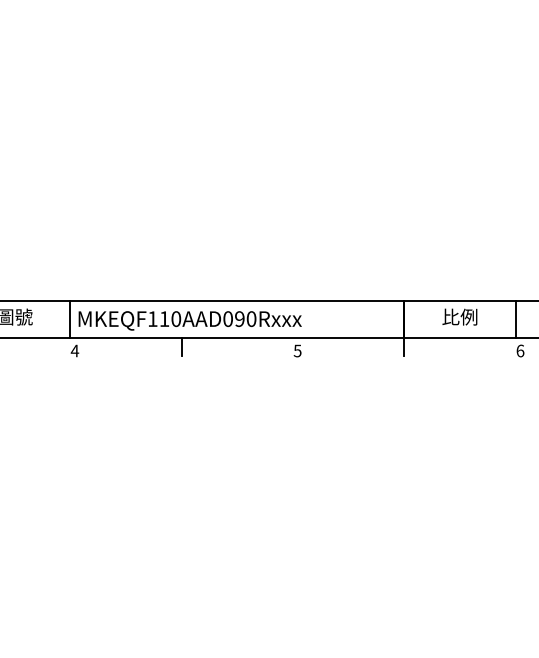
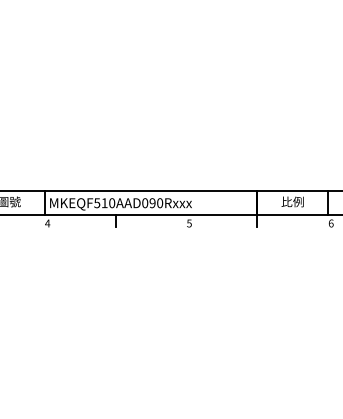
text: (153, 319) -> (97, 203), MKEQF110AAD090Rxxx -> MKEQF510AAD090Rxxx

